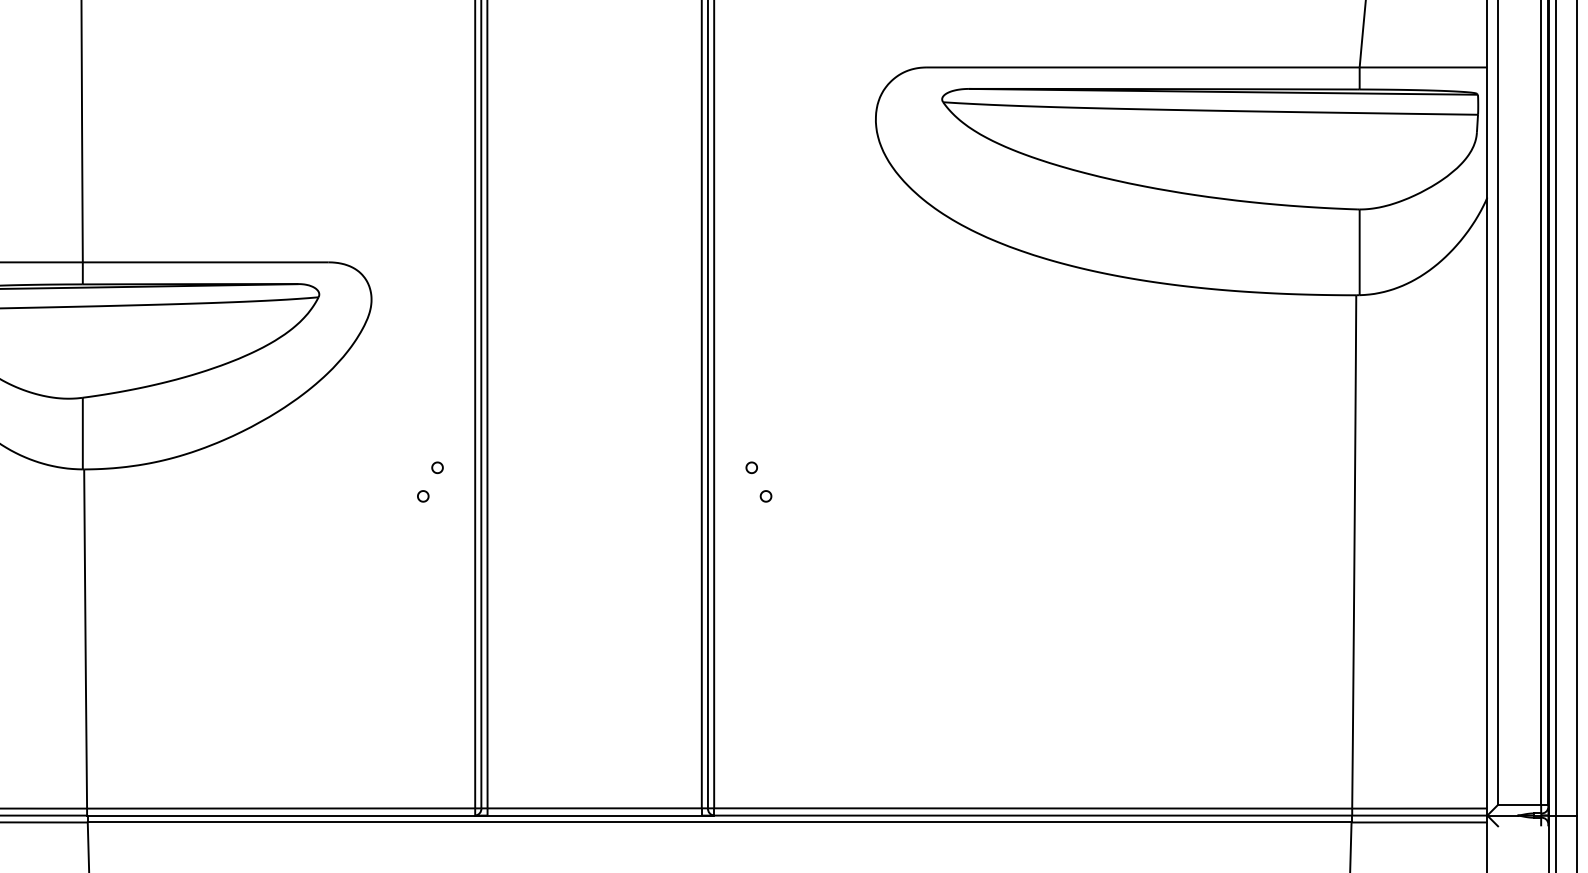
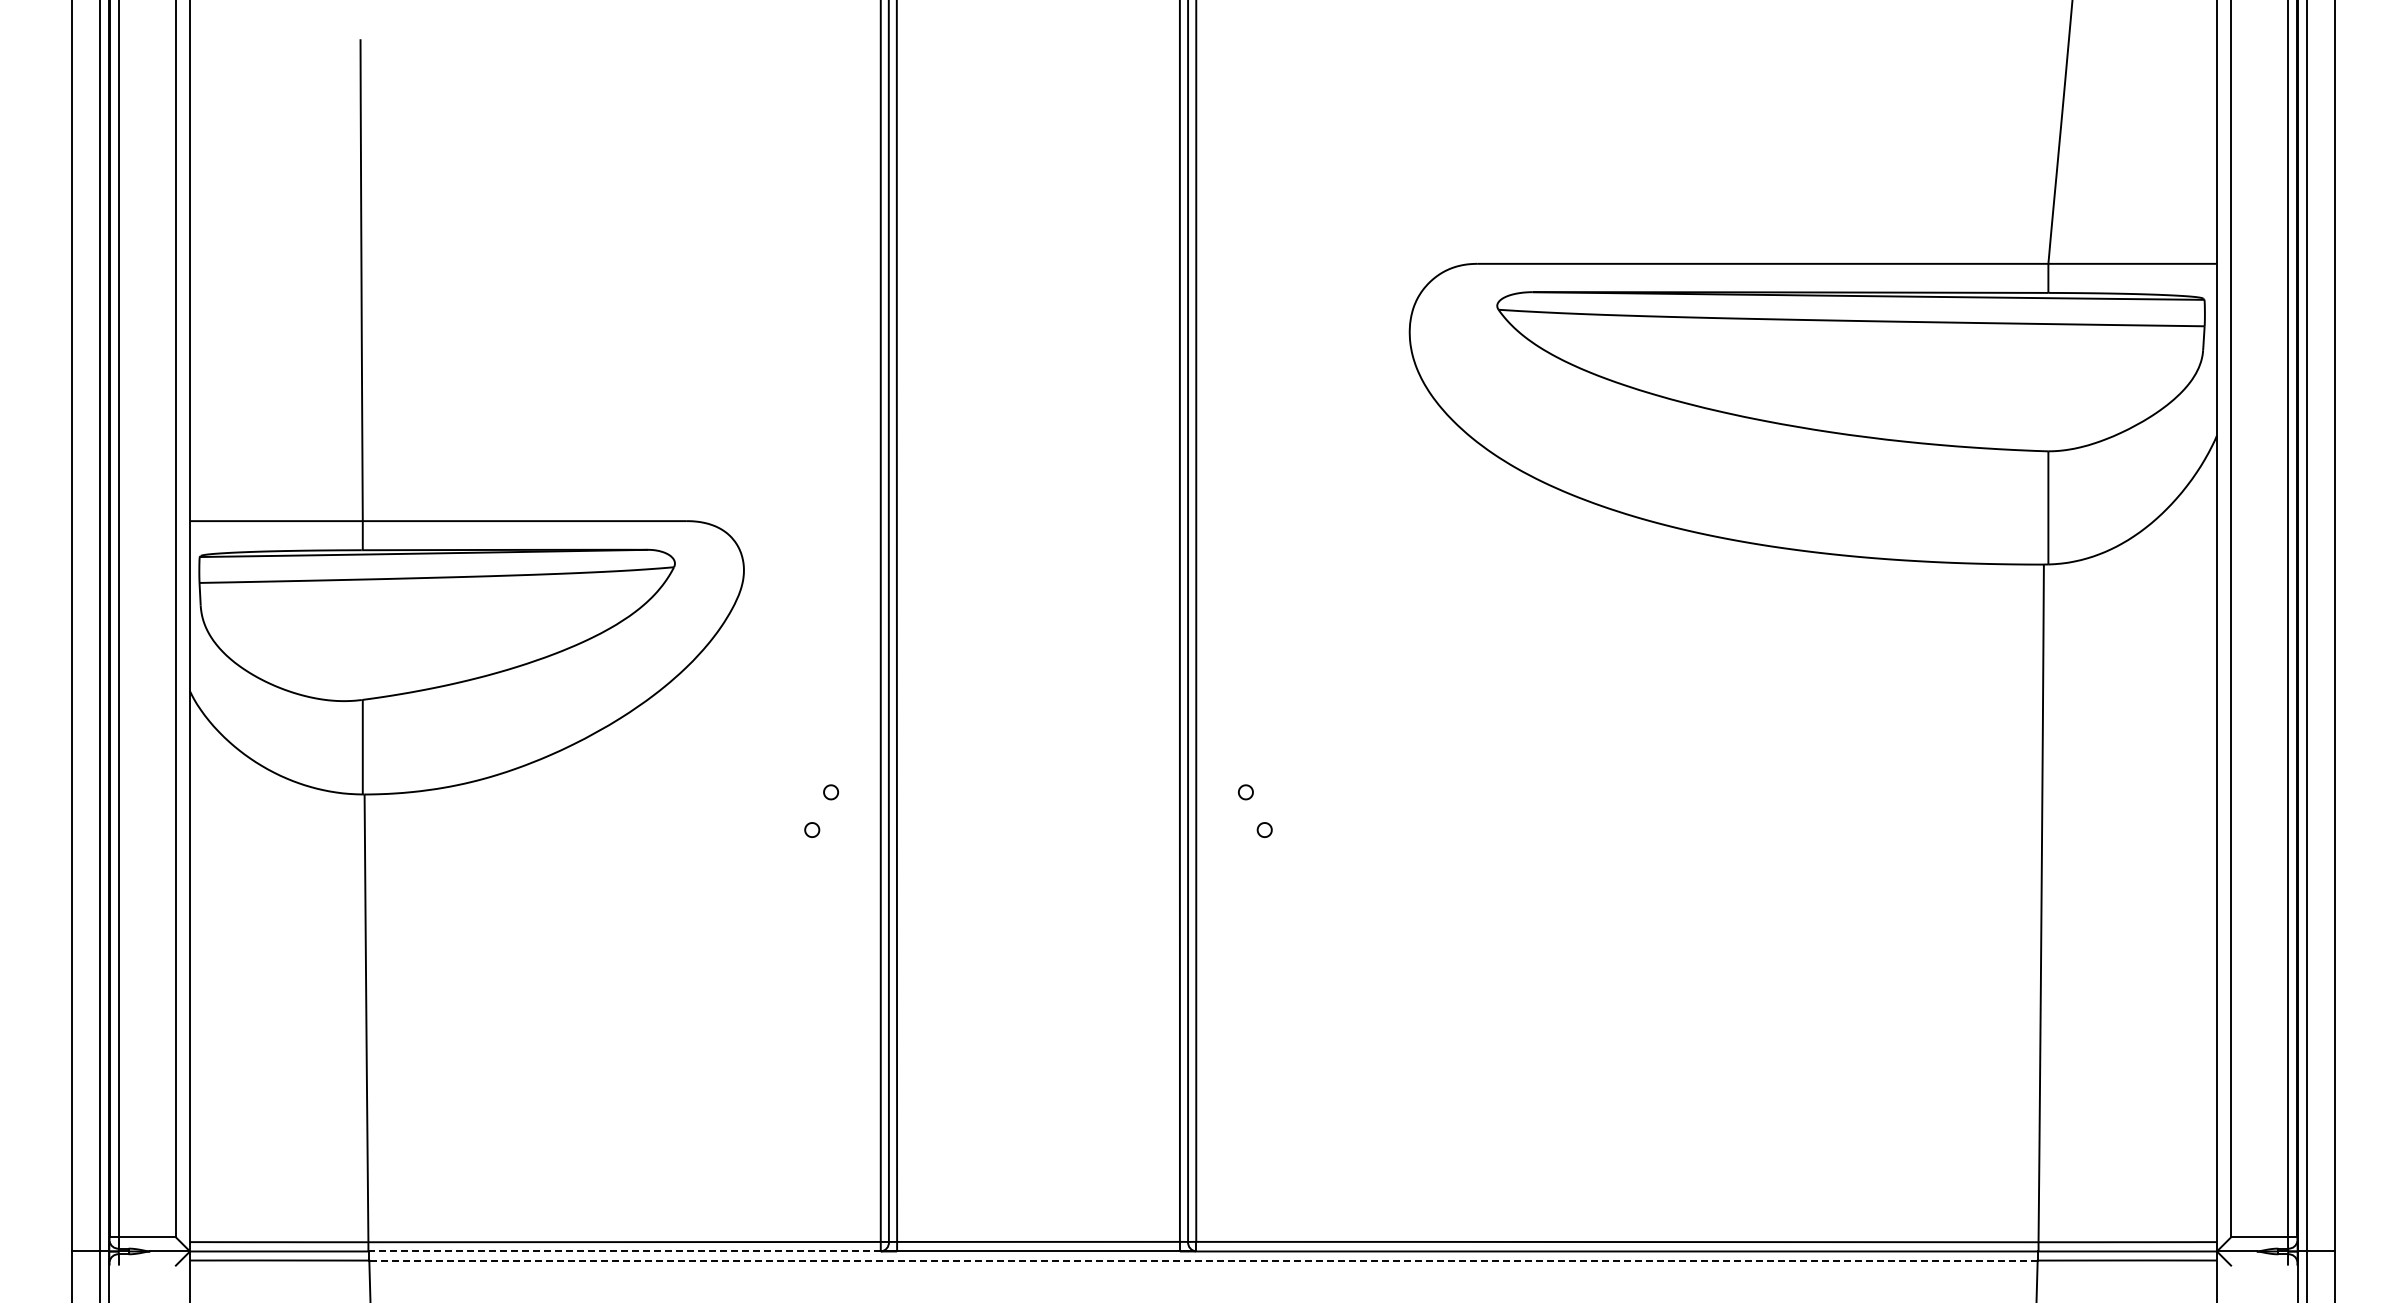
line: (281, 815) -> (624, 1251), solid -> dashed
line: (719, 822) -> (1203, 1260), solid -> dashed

